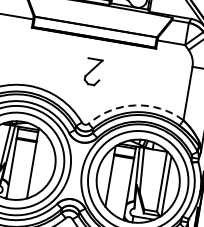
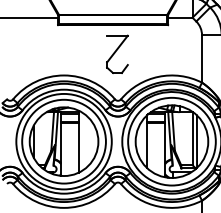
part: (93, 71) -> (117, 53), size x1.67
arc: (135, 105) -> (158, 76), dashed -> solid

